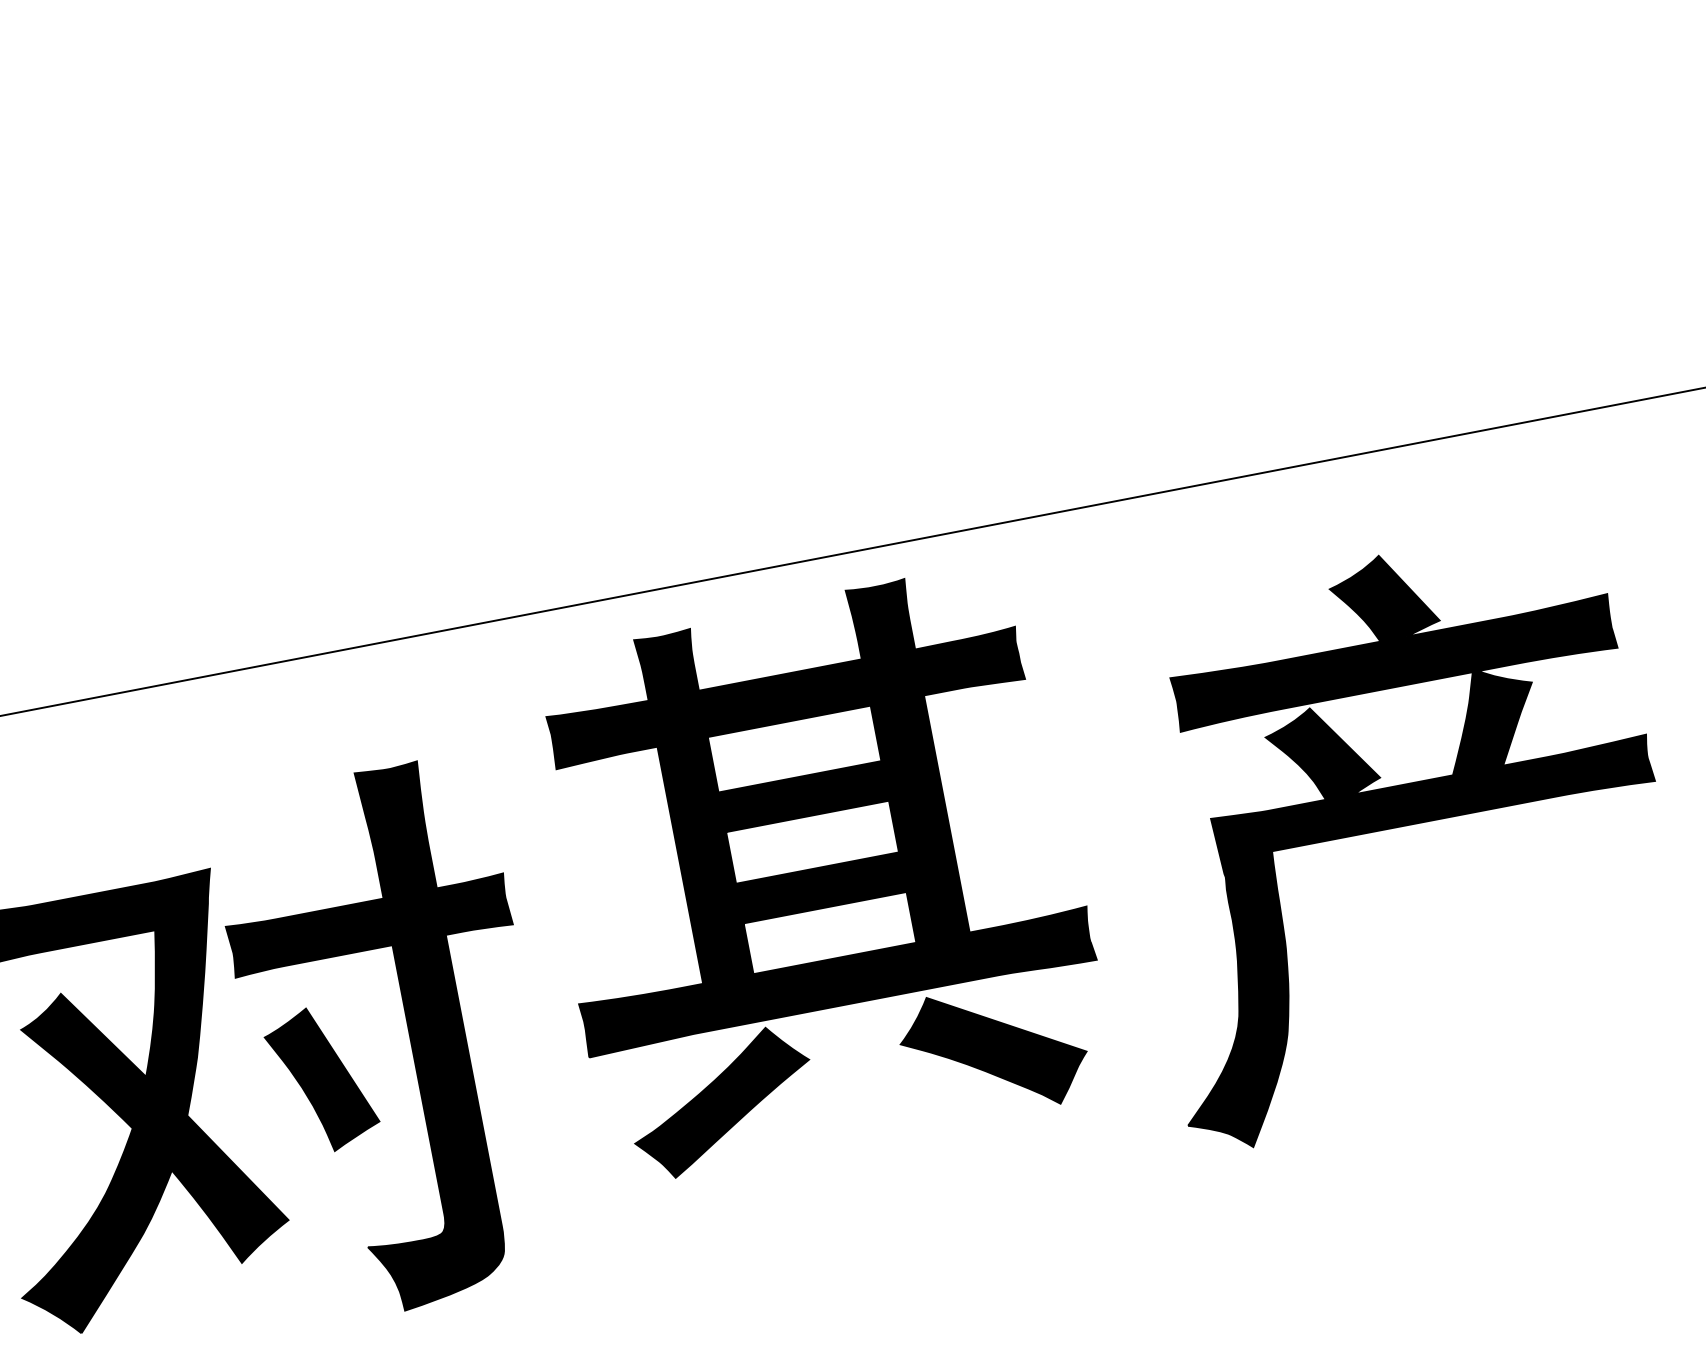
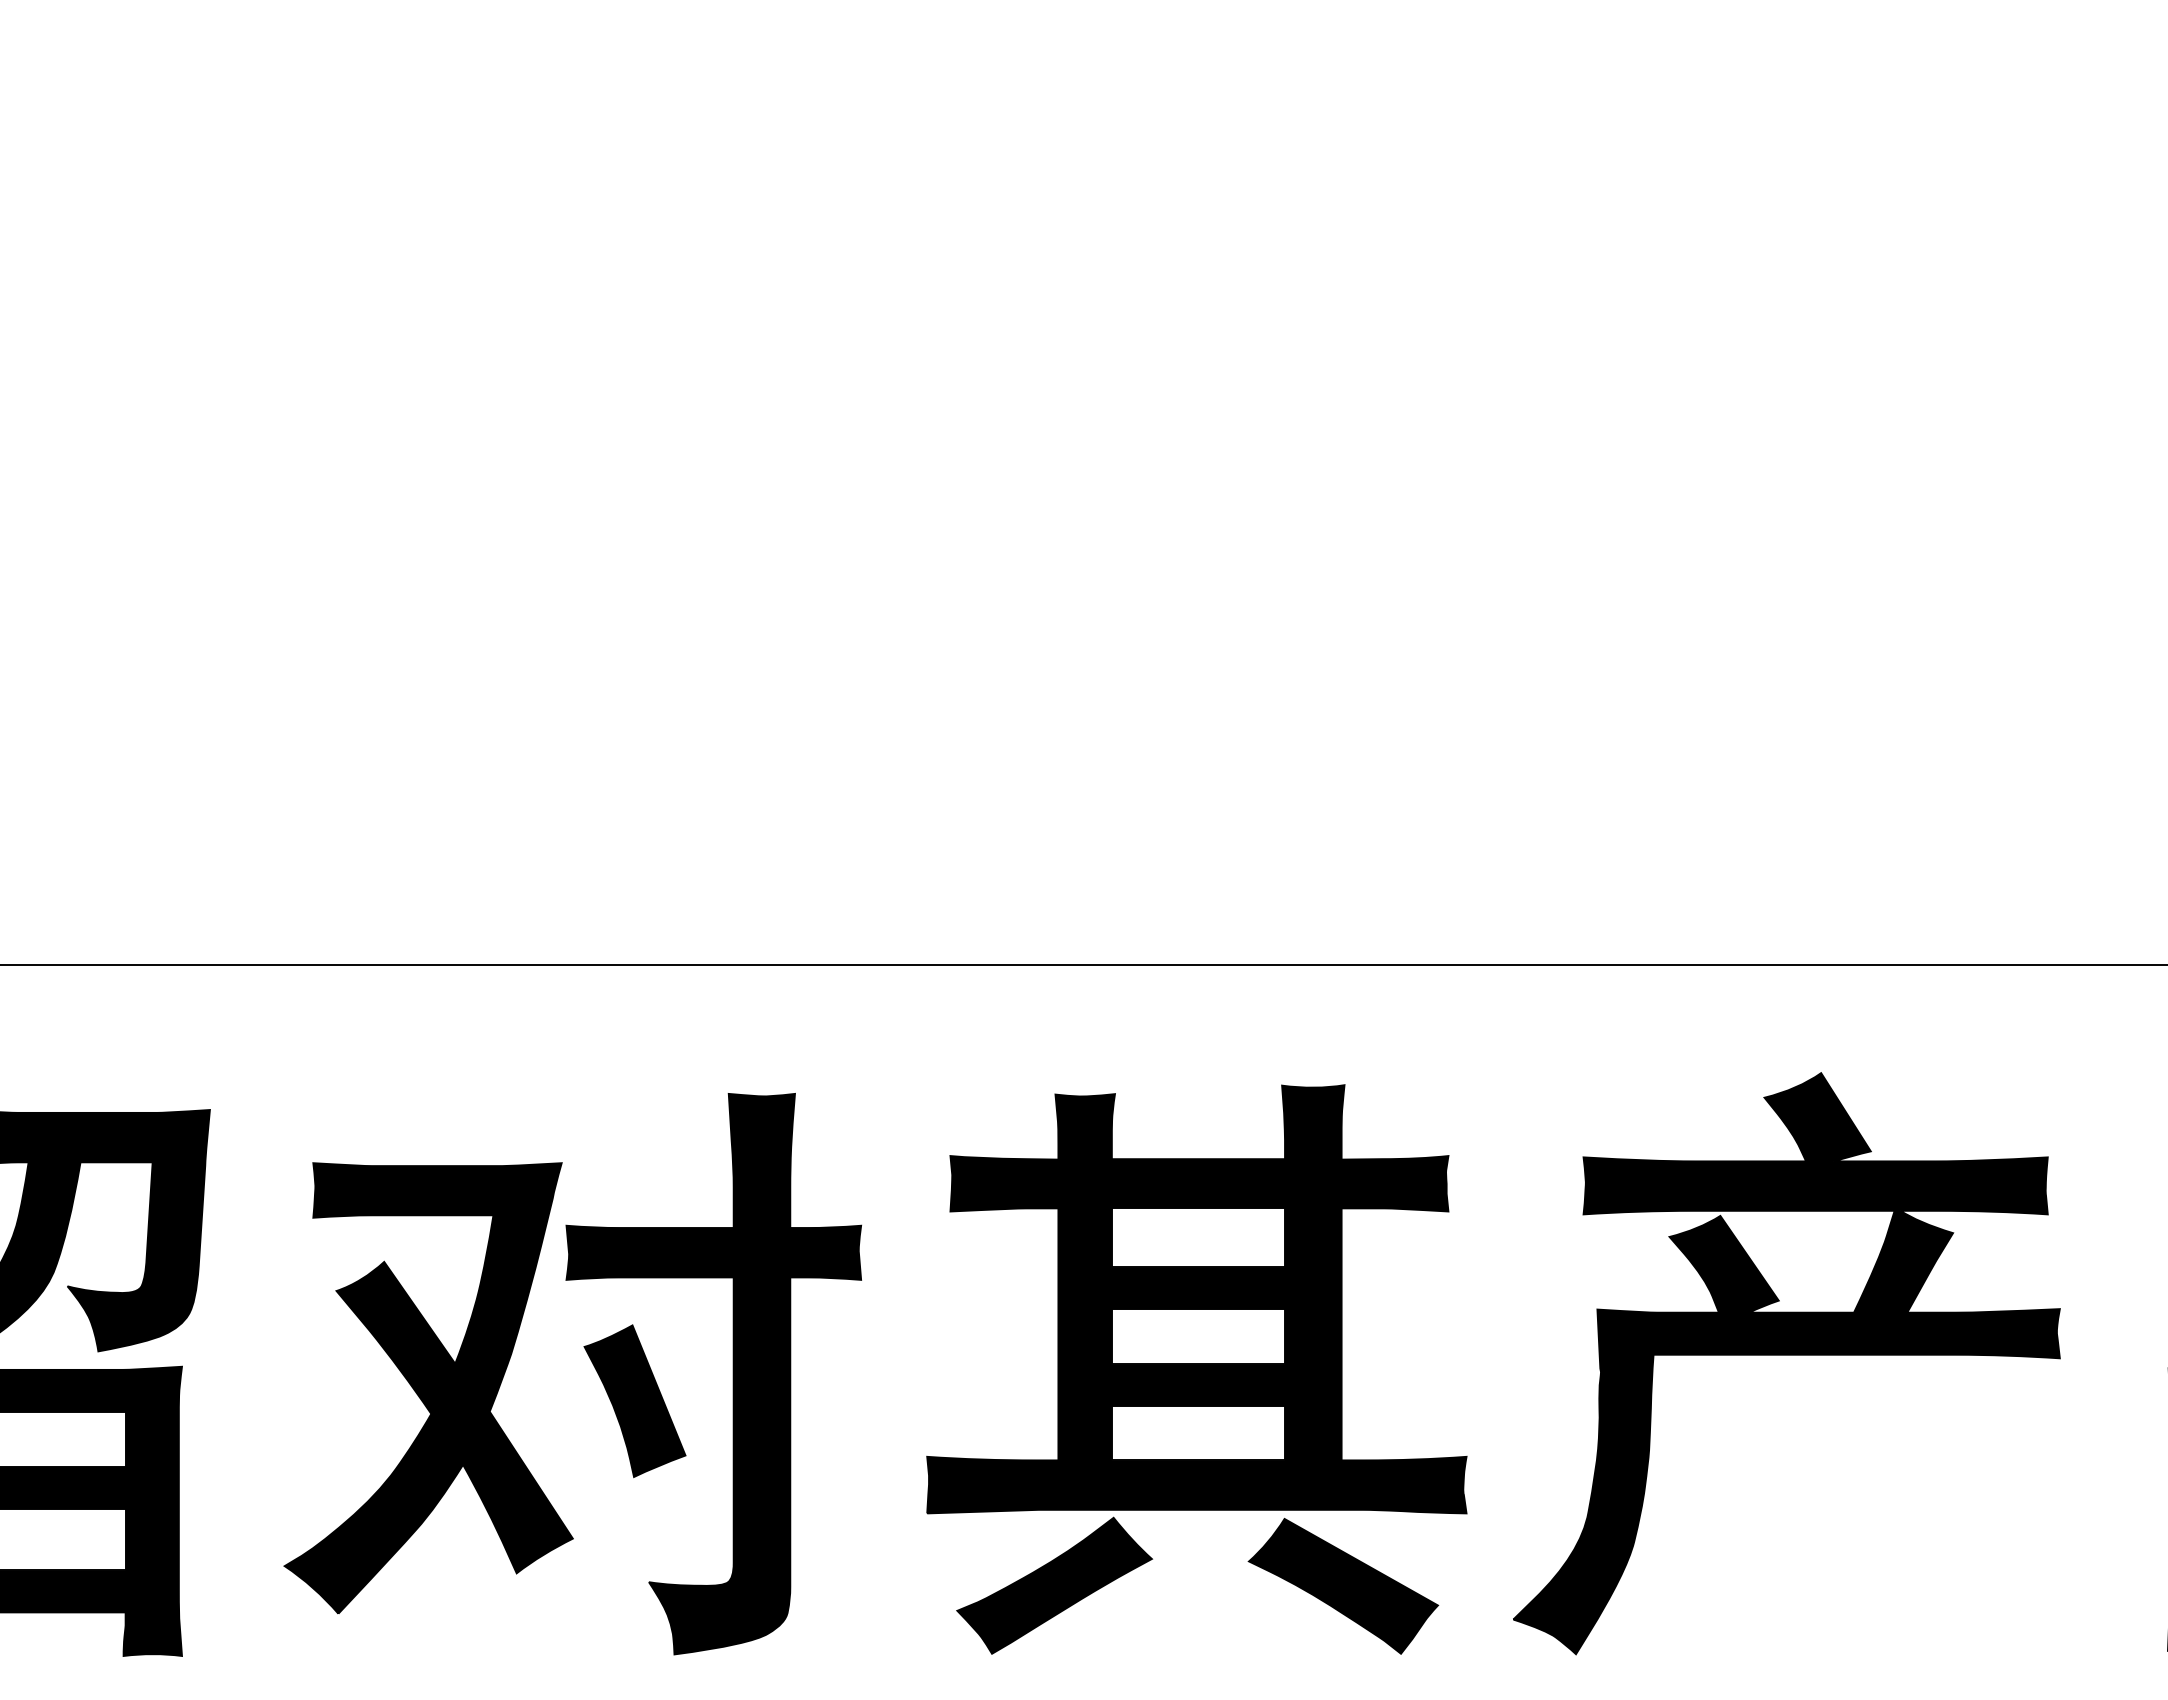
part: (816, 873) -> (1196, 1369), moved

